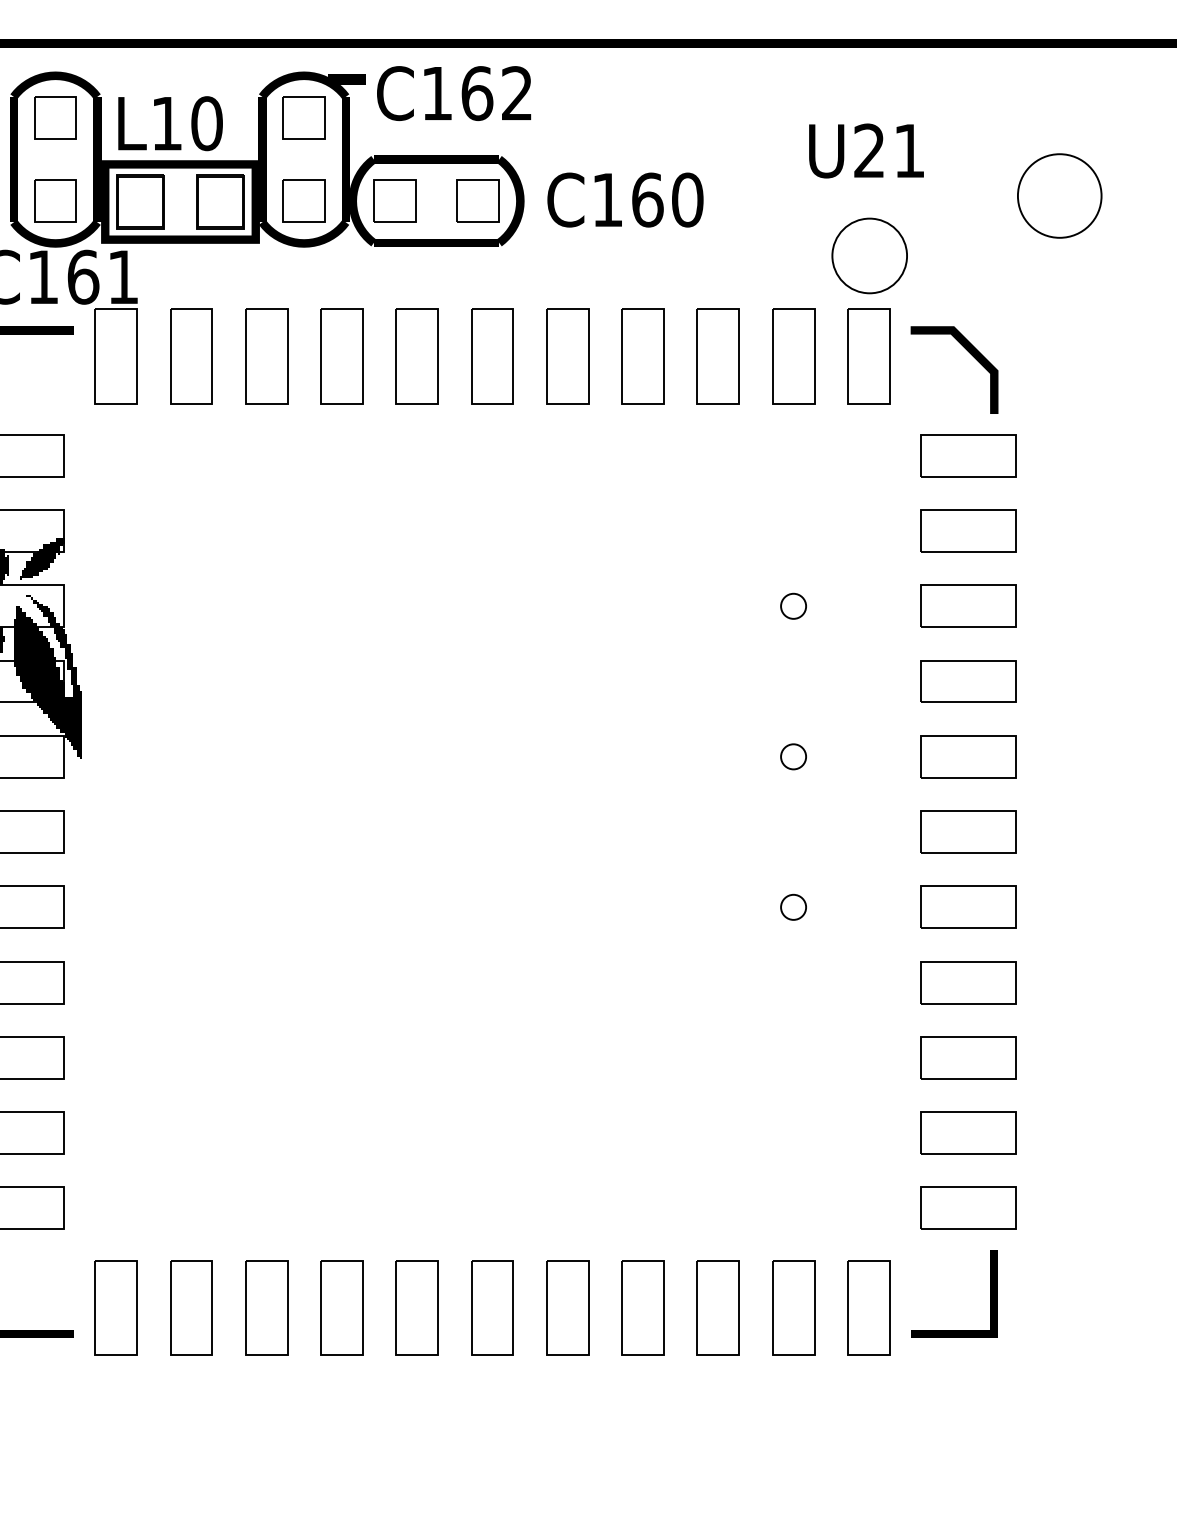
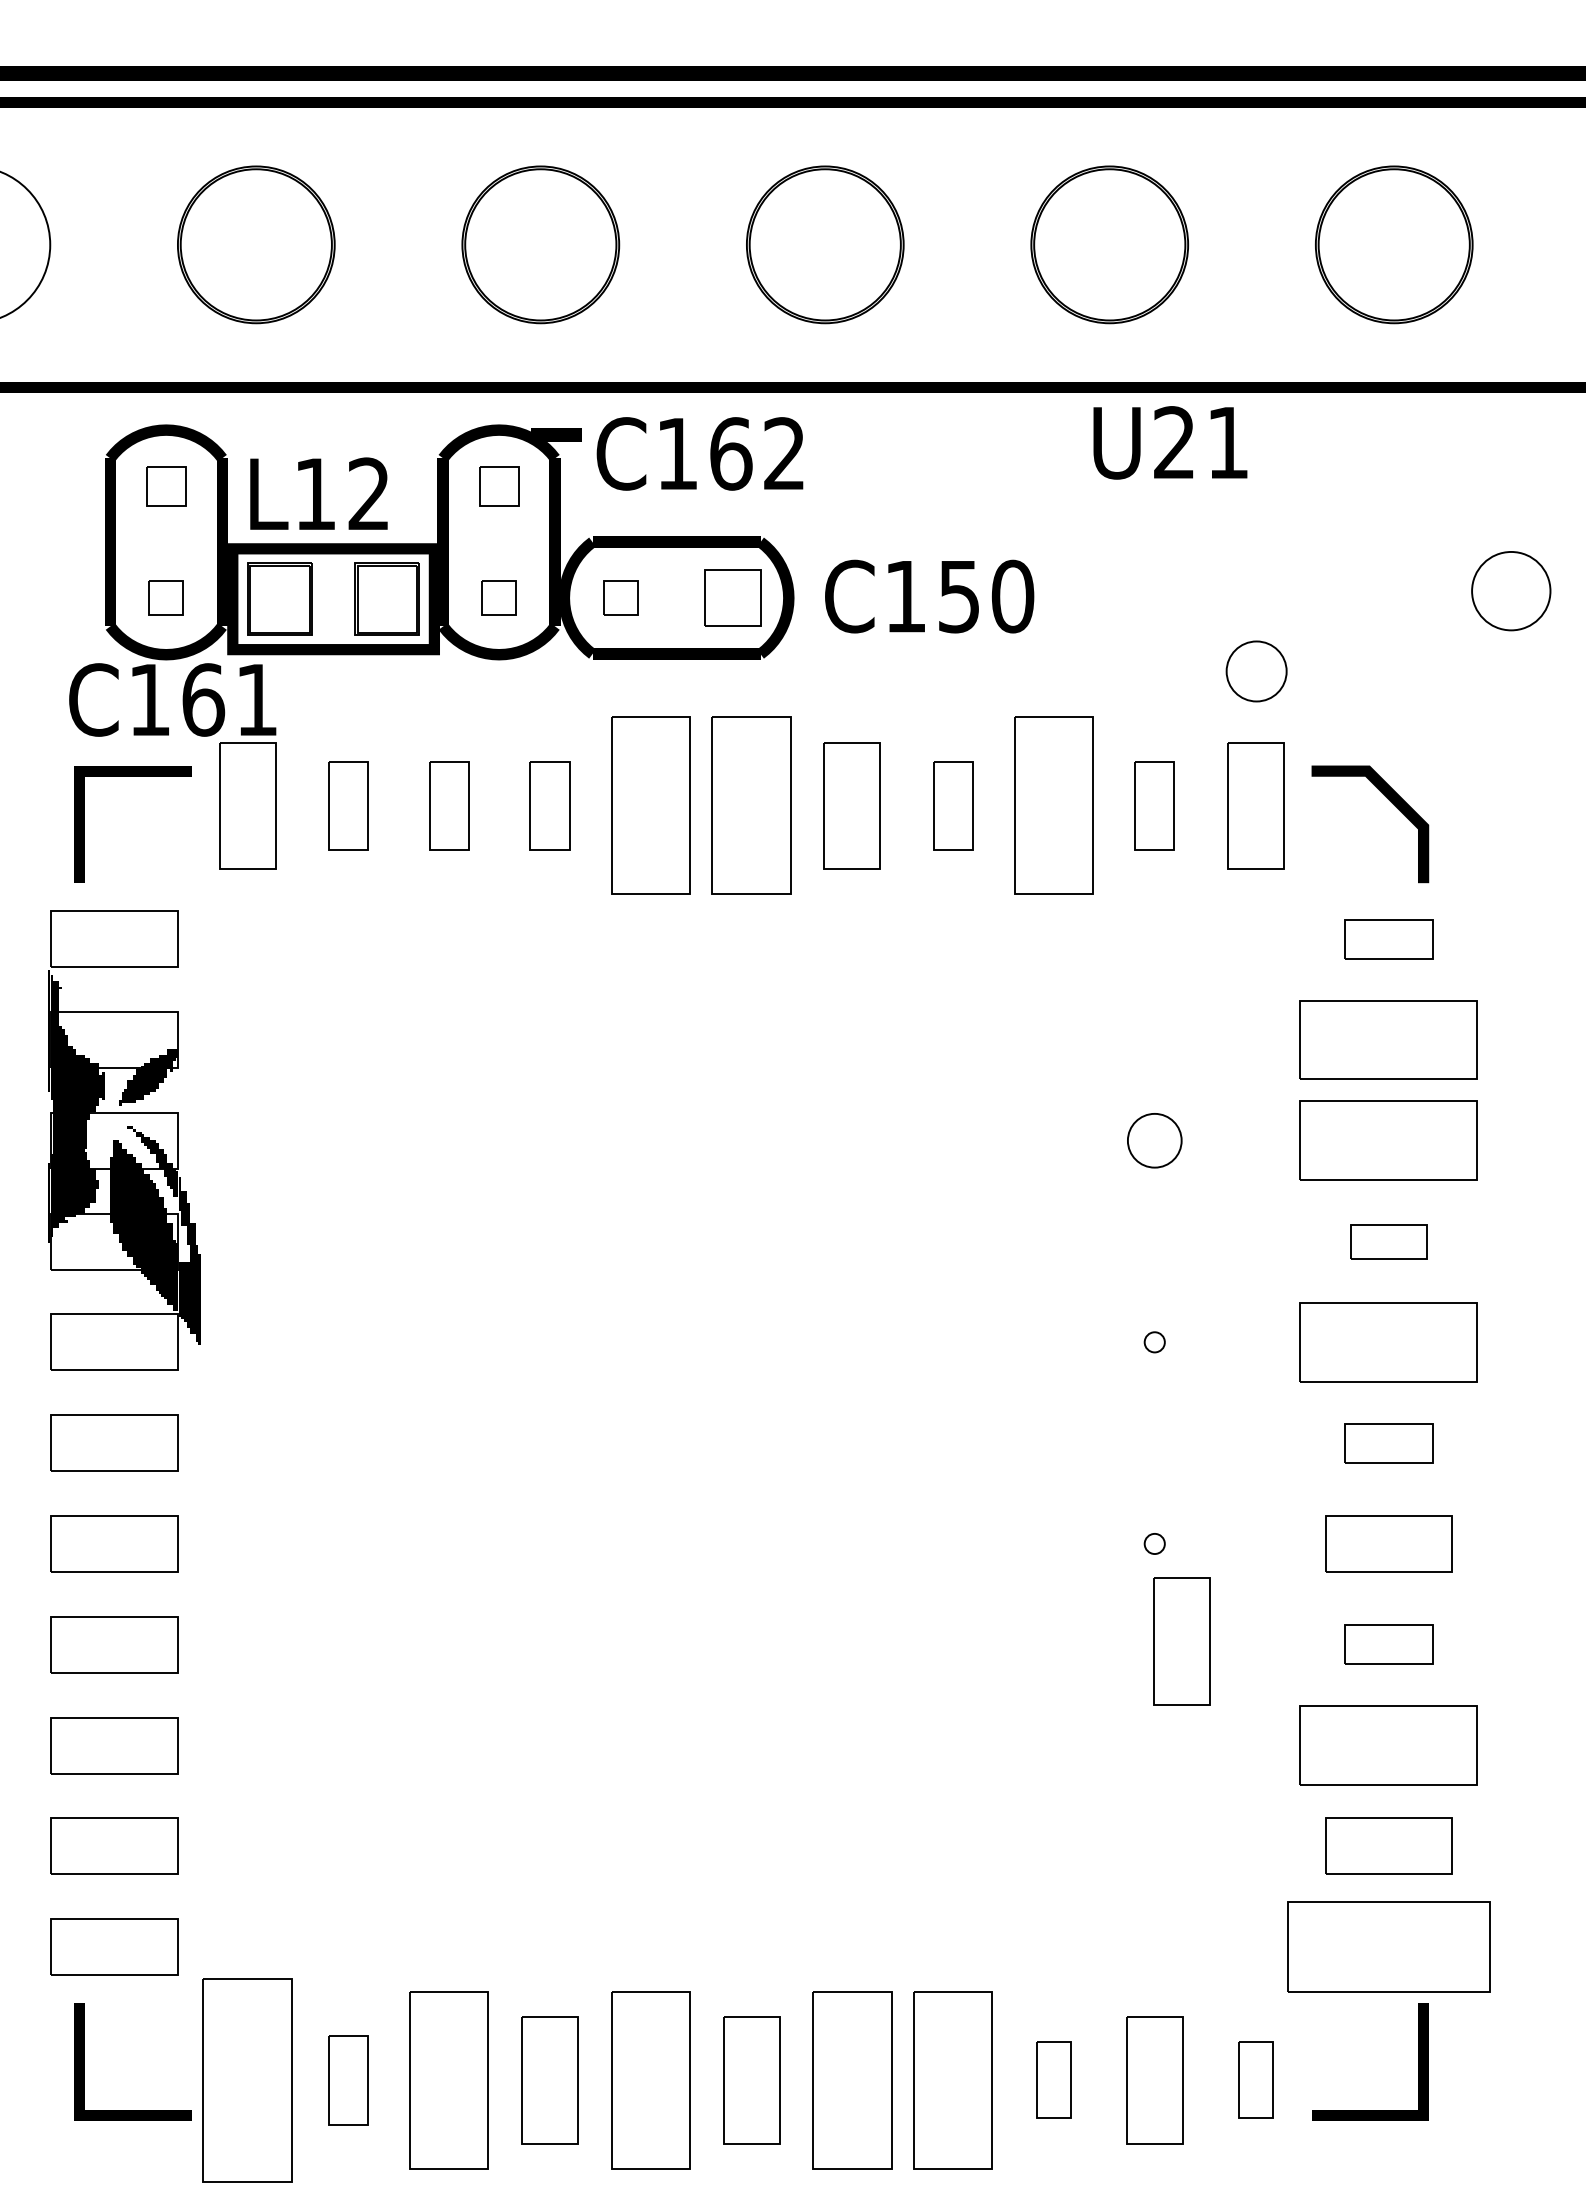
part: (55, 117) -> (165, 485), size x0.7
part: (303, 117) -> (498, 485), size x0.7
text: (207, 123) -> (369, 494), L10 -> L12
text: (866, 150) -> (1170, 442), moved
circle: (1059, 196) -> (1511, 591), size x0.7
part: (55, 200) -> (165, 597), size x0.6
part: (303, 200) -> (498, 597), size x0.6
part: (394, 200) -> (620, 597), size x0.6
text: (647, 200) -> (959, 596), C160 -> C150
part: (869, 255) -> (1256, 671), size x0.6
part: (190, 356) -> (347, 805), size x0.7
part: (266, 356) -> (448, 805), size x0.7
part: (341, 356) -> (549, 805), size x0.7
part: (417, 356) -> (650, 805), size x1.4
part: (492, 356) -> (751, 805), size x1.4
part: (642, 356) -> (952, 805), size x0.7
part: (717, 356) -> (1053, 805), size x1.4
part: (793, 356) -> (1154, 805), size x0.7
part: (968, 455) -> (1388, 938), size x0.7
part: (968, 530) -> (1388, 1039), size x1.4
circle: (793, 606) -> (1154, 1140), size x1.6
part: (968, 606) -> (1388, 1140), size x1.4
part: (968, 681) -> (1388, 1241), size x0.6
circle: (793, 756) -> (1154, 1342), size x0.6
part: (968, 756) -> (1388, 1341), size x1.4
part: (968, 831) -> (1388, 1442), size x0.7
circle: (793, 907) -> (1154, 1543), size x0.6
part: (813, 980) -> (1181, 1641), added
part: (968, 982) -> (1388, 1644), size x0.7
part: (968, 1057) -> (1388, 1745), size x1.4
part: (968, 1207) -> (1388, 1946), size x1.6
part: (116, 1307) -> (247, 2080), size x1.6
part: (190, 1307) -> (347, 2080), size x0.7
part: (266, 1307) -> (448, 2080), size x1.4
part: (417, 1307) -> (650, 2080), size x1.4
part: (567, 1307) -> (851, 2080), size x1.4
part: (642, 1307) -> (952, 2080), size x1.4
part: (717, 1307) -> (1053, 2080), size x0.6
part: (868, 1307) -> (1255, 2080), size x0.6

